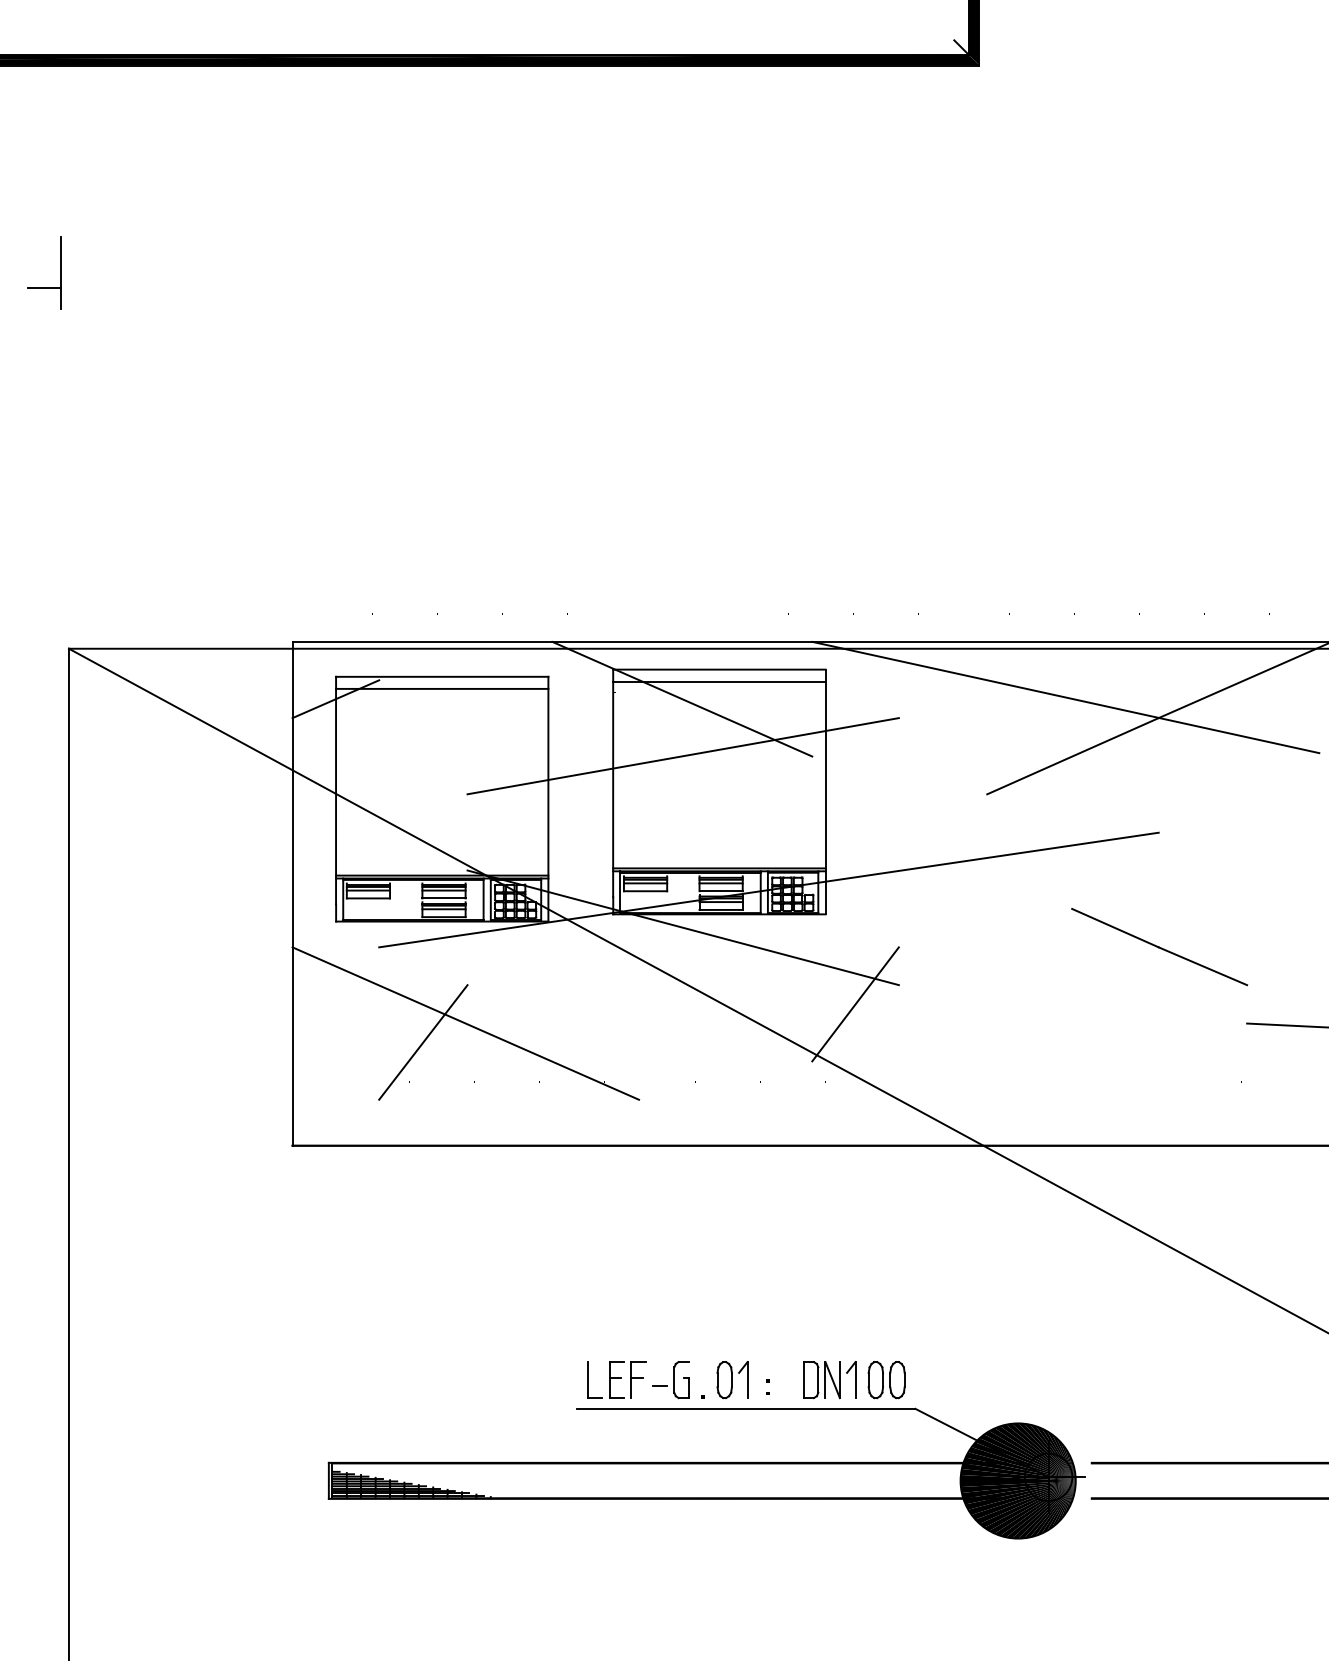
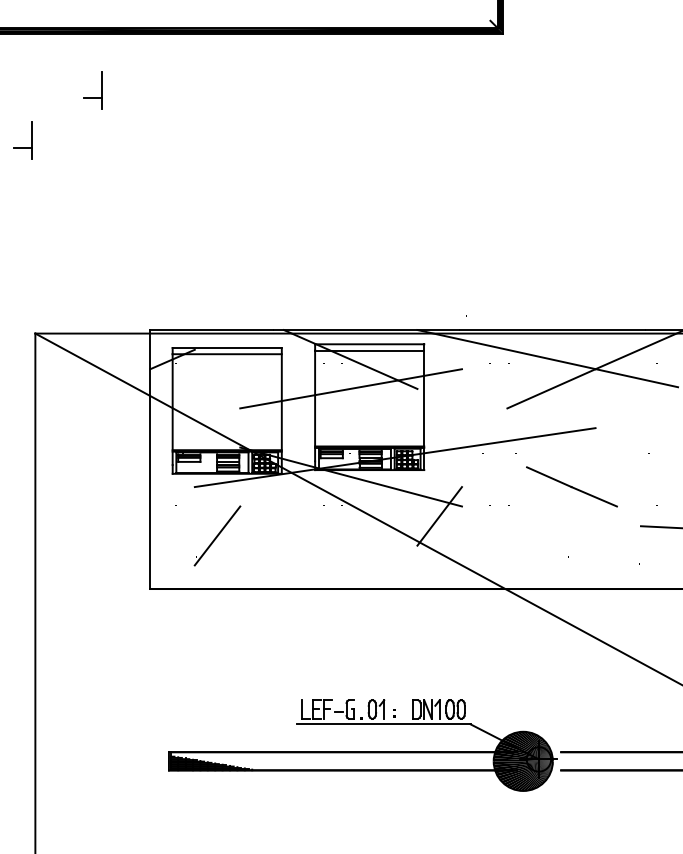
part: (180, 189) -> (92, 97), added
line: (1158, 946) -> (571, 486), moved
line: (466, 1024) -> (239, 526), removed

